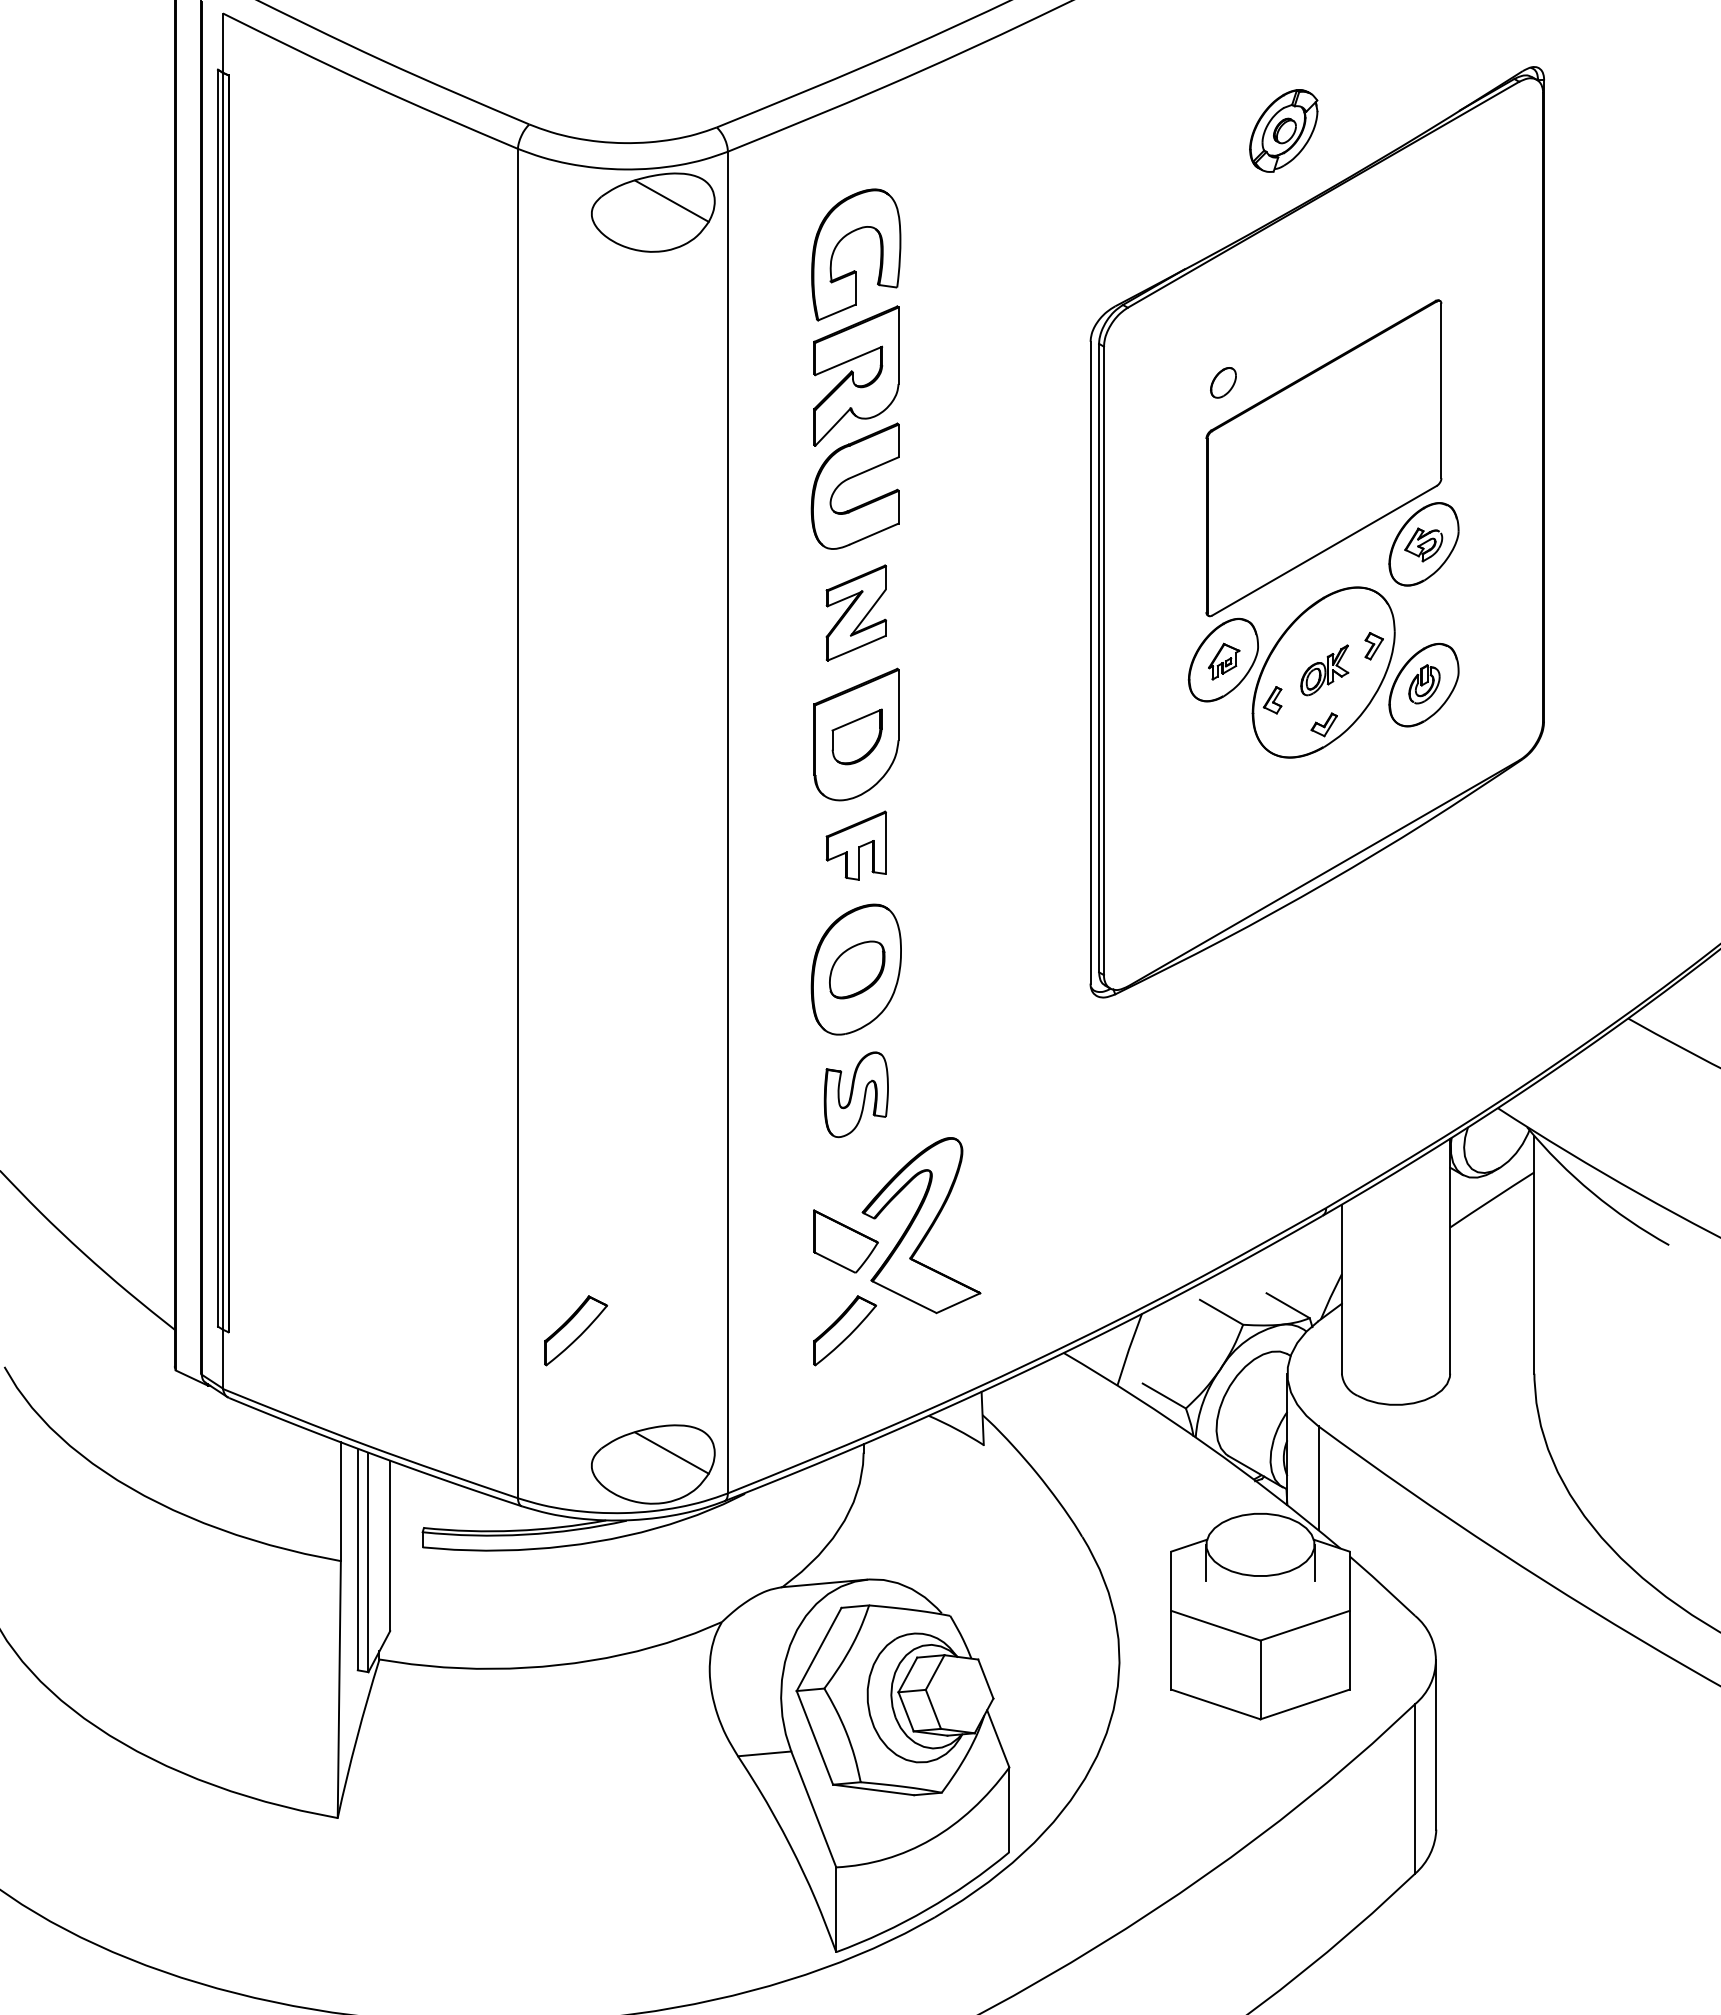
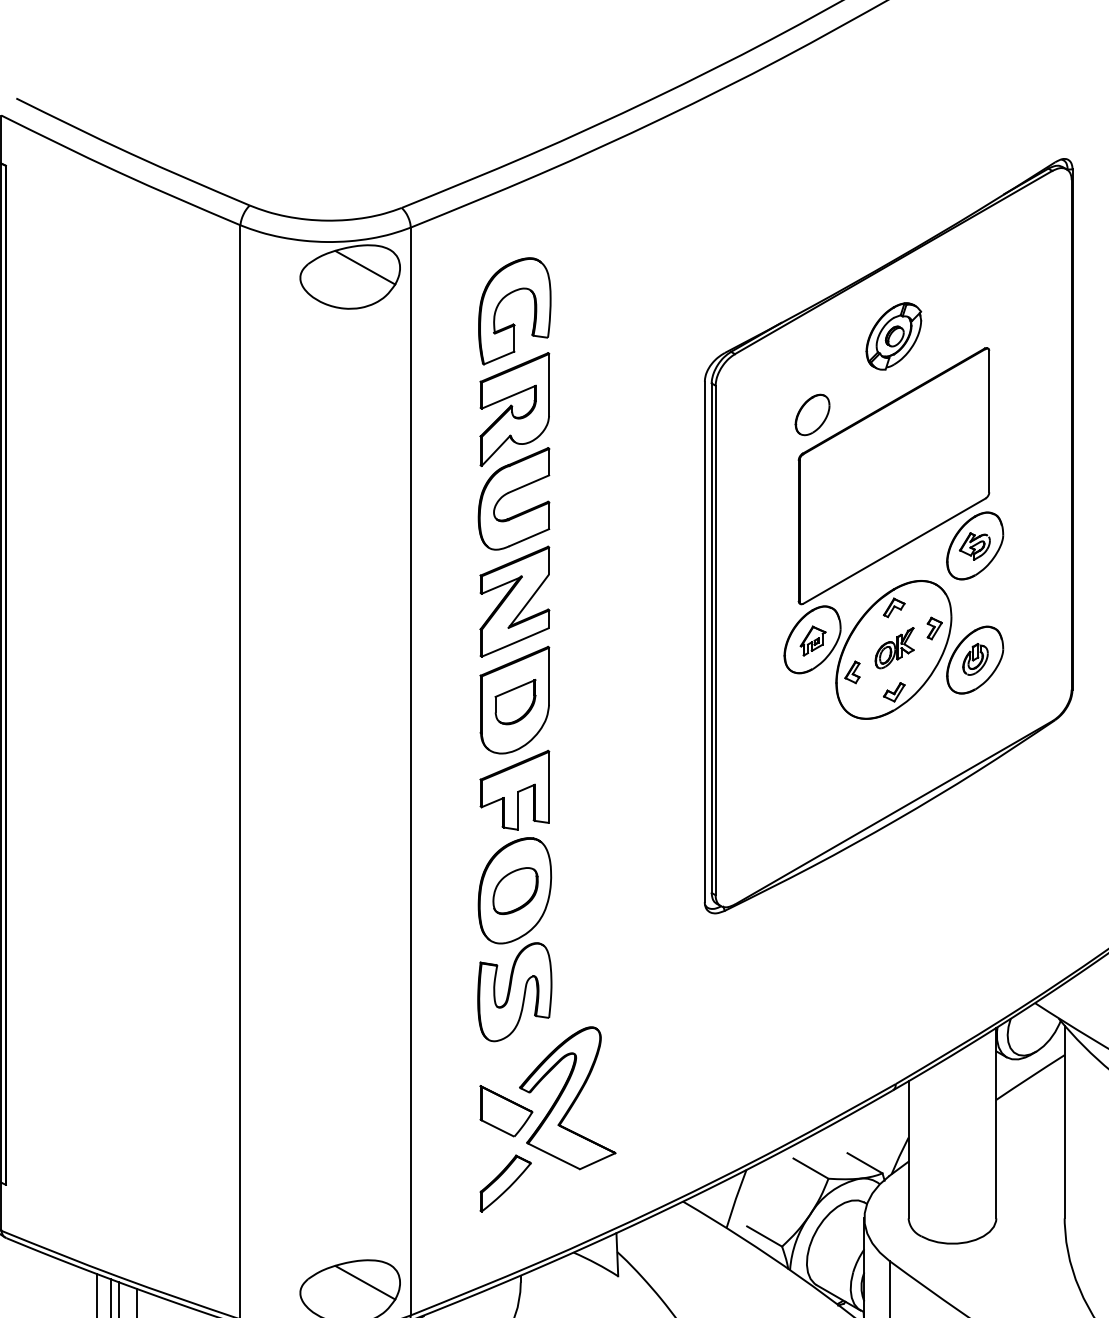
part: (1283, 130) -> (893, 336), moved
part: (1223, 382) -> (812, 414), size x1.67
part: (856, 612) -> (515, 601), size x1.43
part: (1323, 620) -> (893, 607), added
part: (856, 845) -> (515, 790), size x1.43
part: (856, 1094) -> (515, 992), size x1.43
part: (576, 1330) -> (287, 1183), removed

